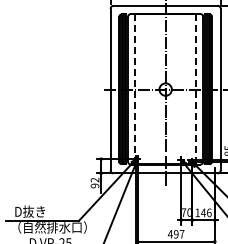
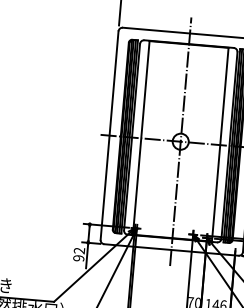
line: (135, 89) -> (141, 138), dashed -> solid
line: (196, 89) -> (220, 145), dashed -> solid

